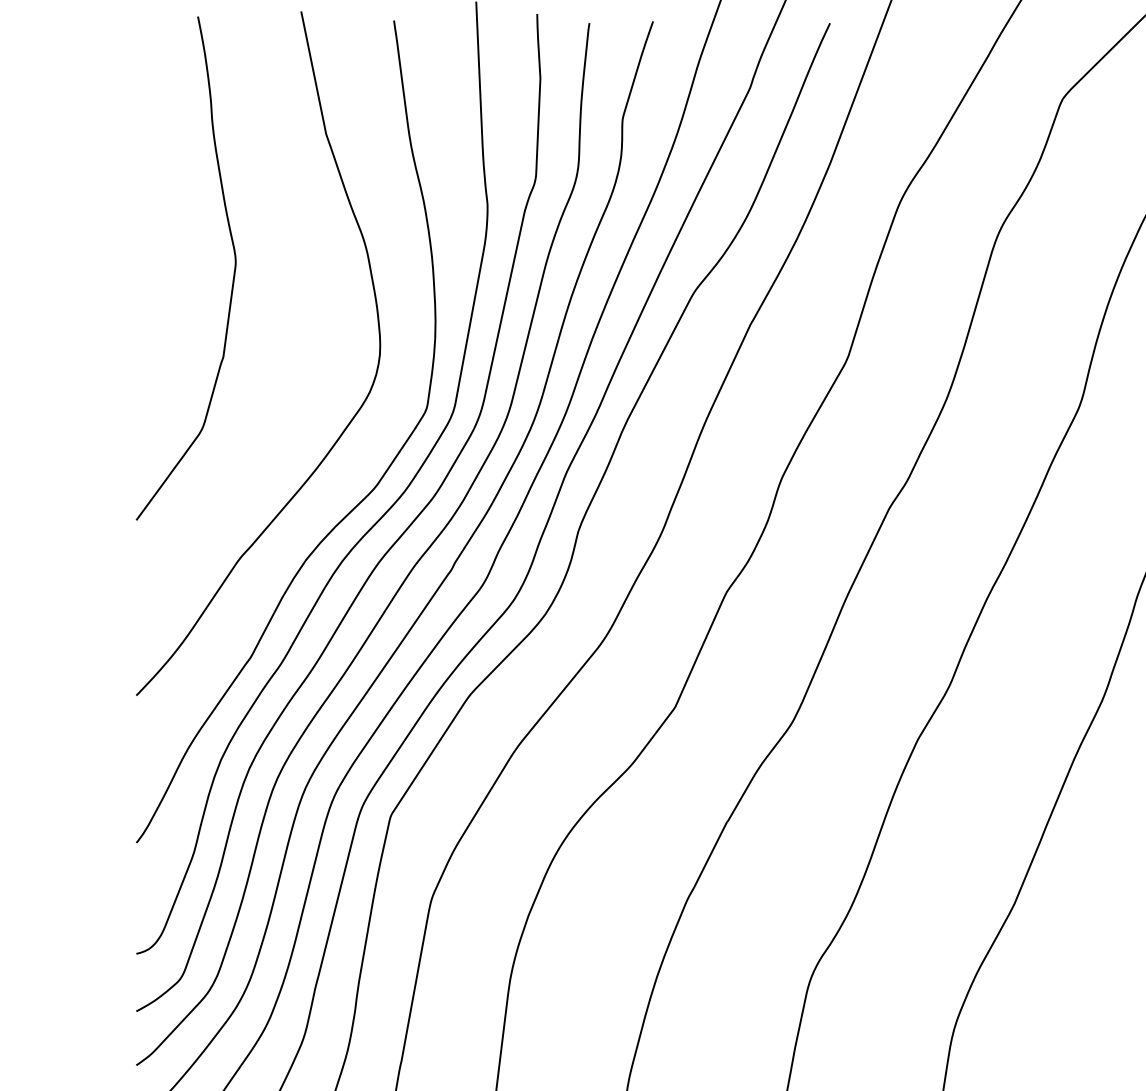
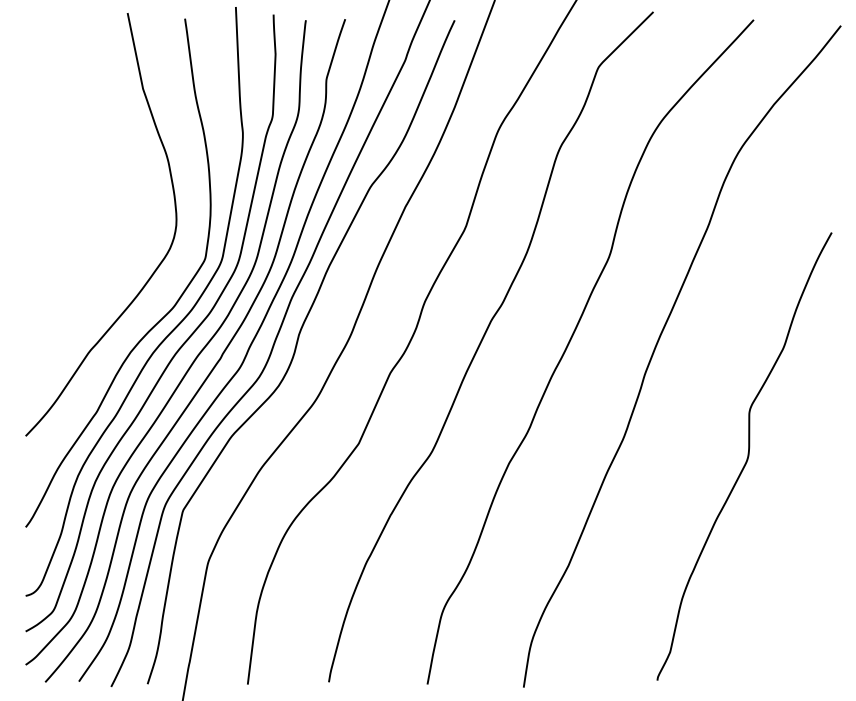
curve: (233, 269) -> (85, 172), removed

